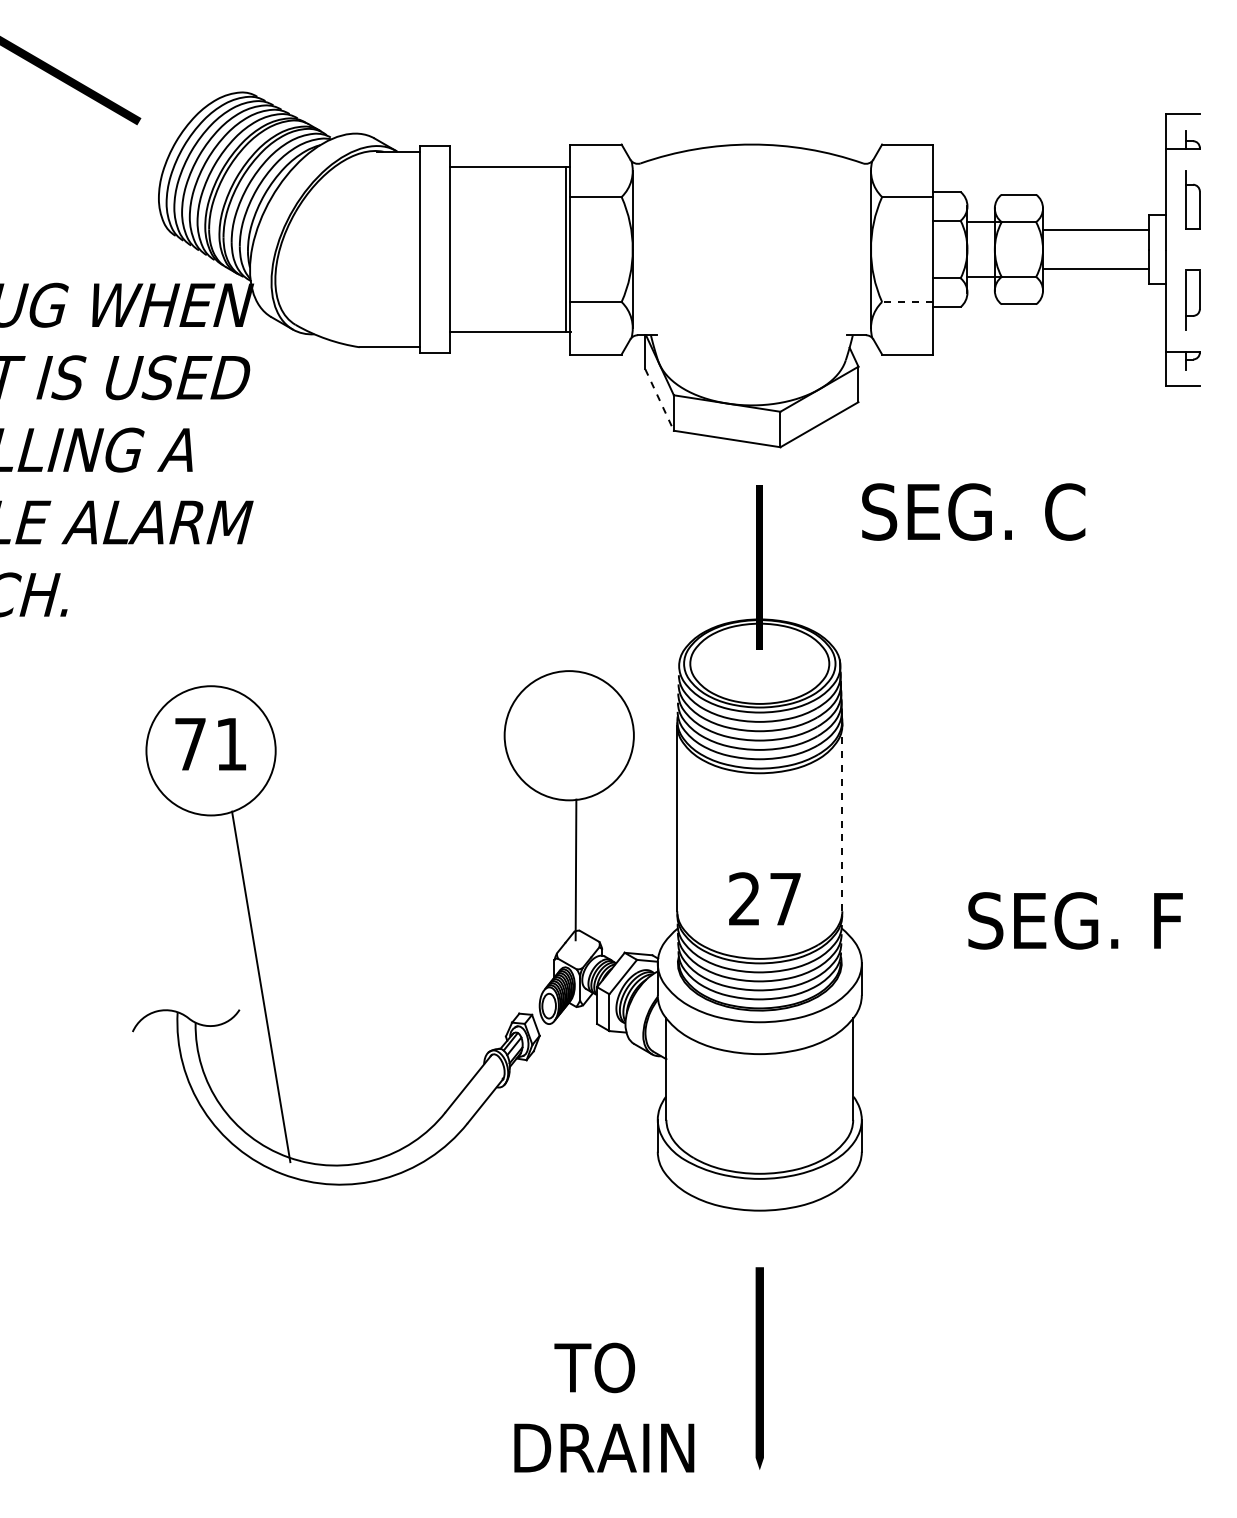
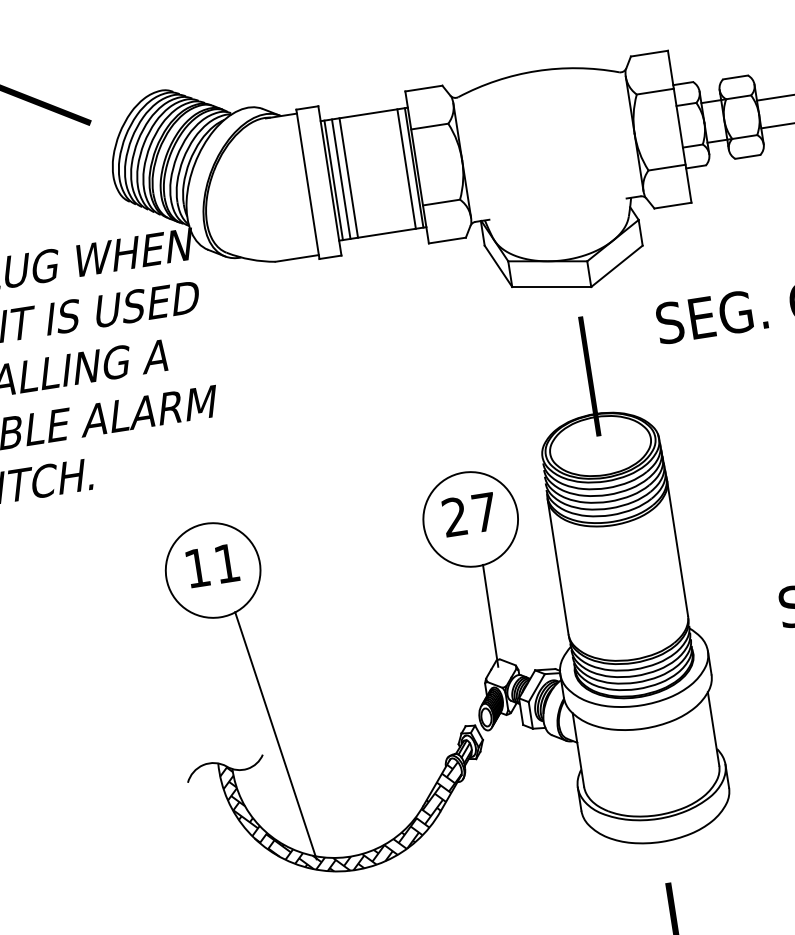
line: (455, 249) -> (333, 180), added
line: (465, 249) -> (341, 179), added
line: (476, 249) -> (349, 177), added
line: (555, 249) -> (406, 169), added
line: (907, 302) -> (666, 168), dashed -> solid
line: (659, 399) -> (498, 265), dashed -> solid
text: (190, 744) -> (197, 568), 71 -> 11
line: (842, 818) -> (677, 548), dashed -> solid
text: (764, 898) -> (469, 514), moved
hatch: (340, 1101) -> (346, 809), added

